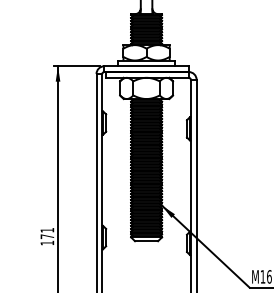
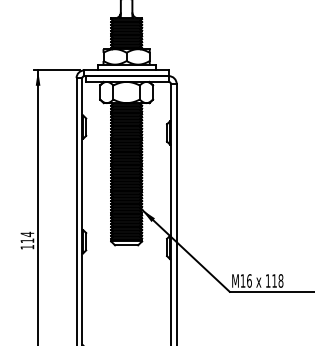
text: (47, 233) -> (27, 237), 171 -> 114

